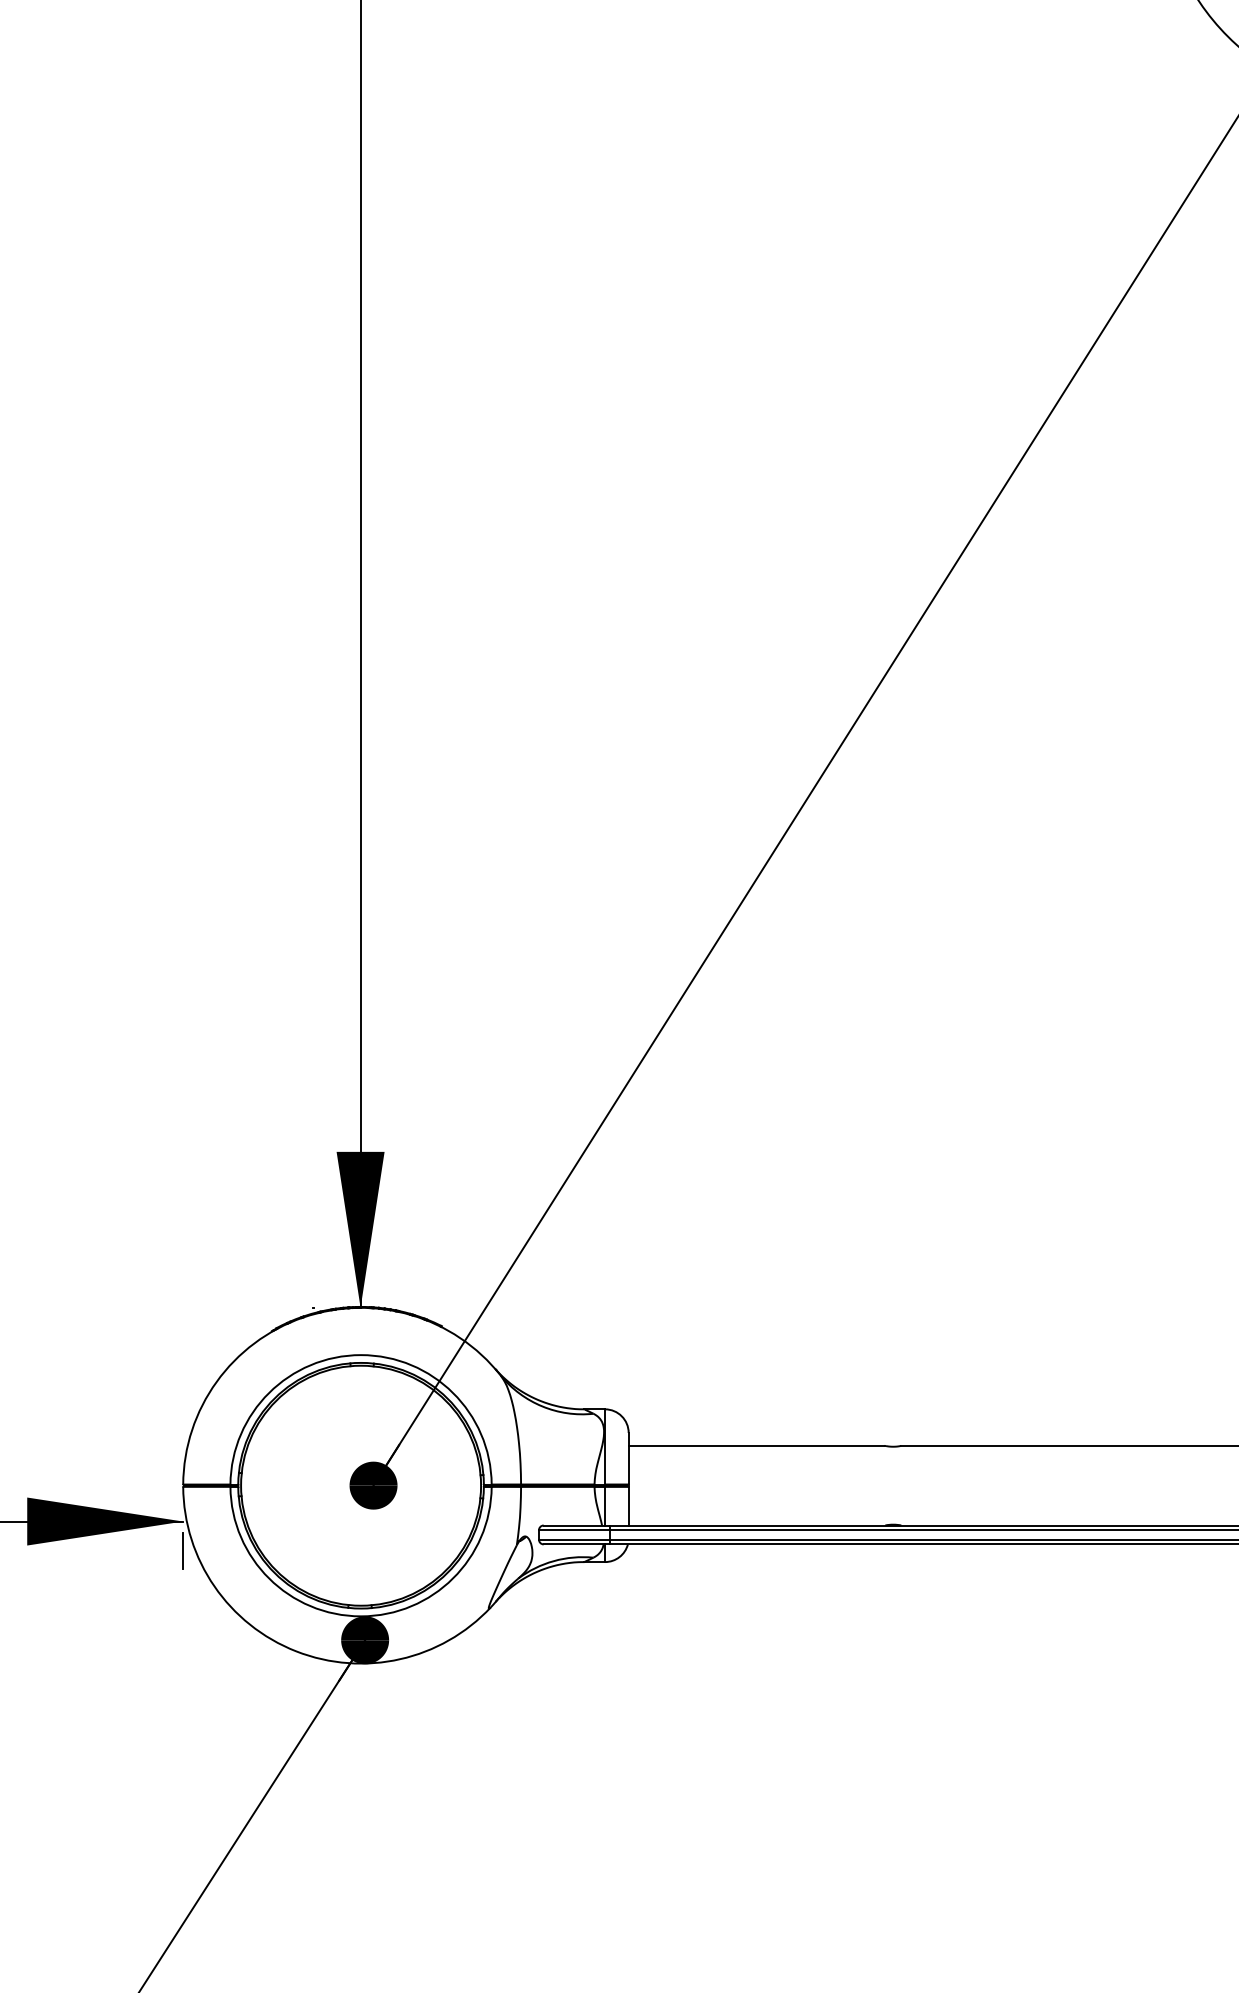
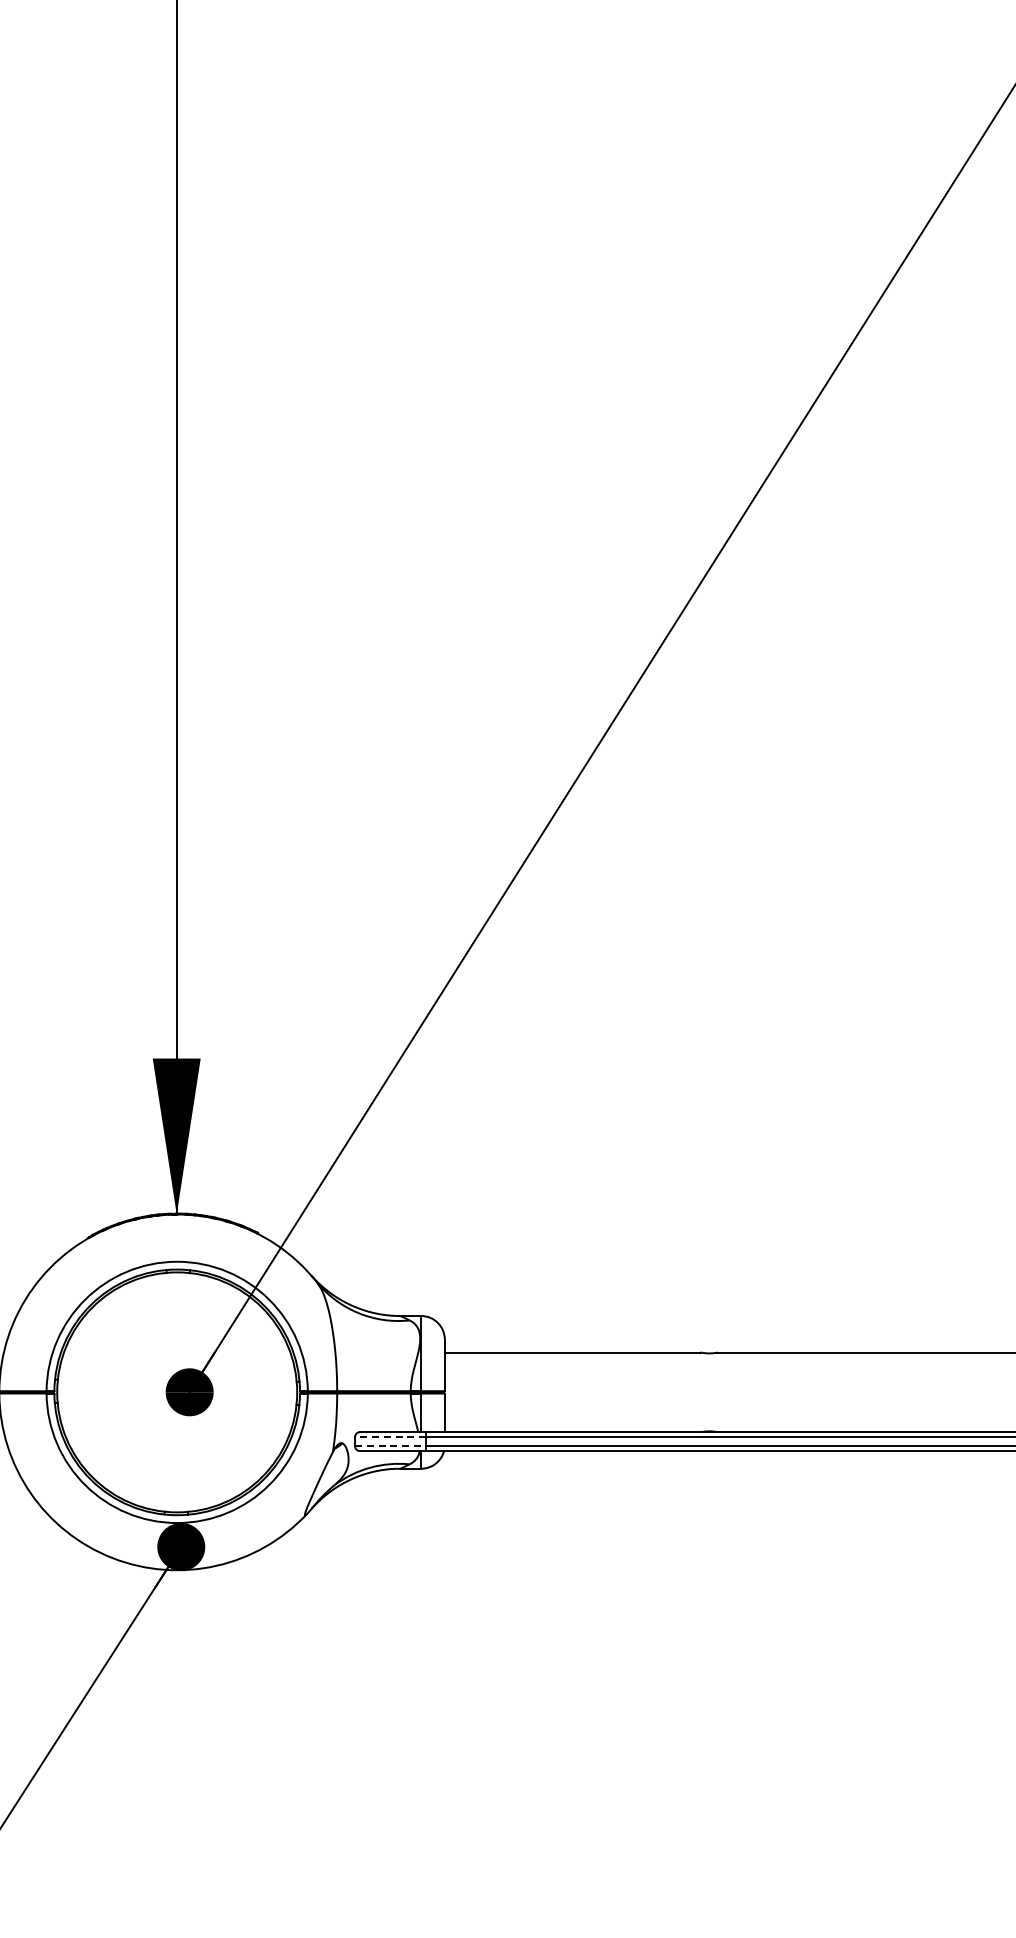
line: (573, 1530) -> (389, 1437), solid -> dashed
line: (574, 1539) -> (390, 1446), solid -> dashed

